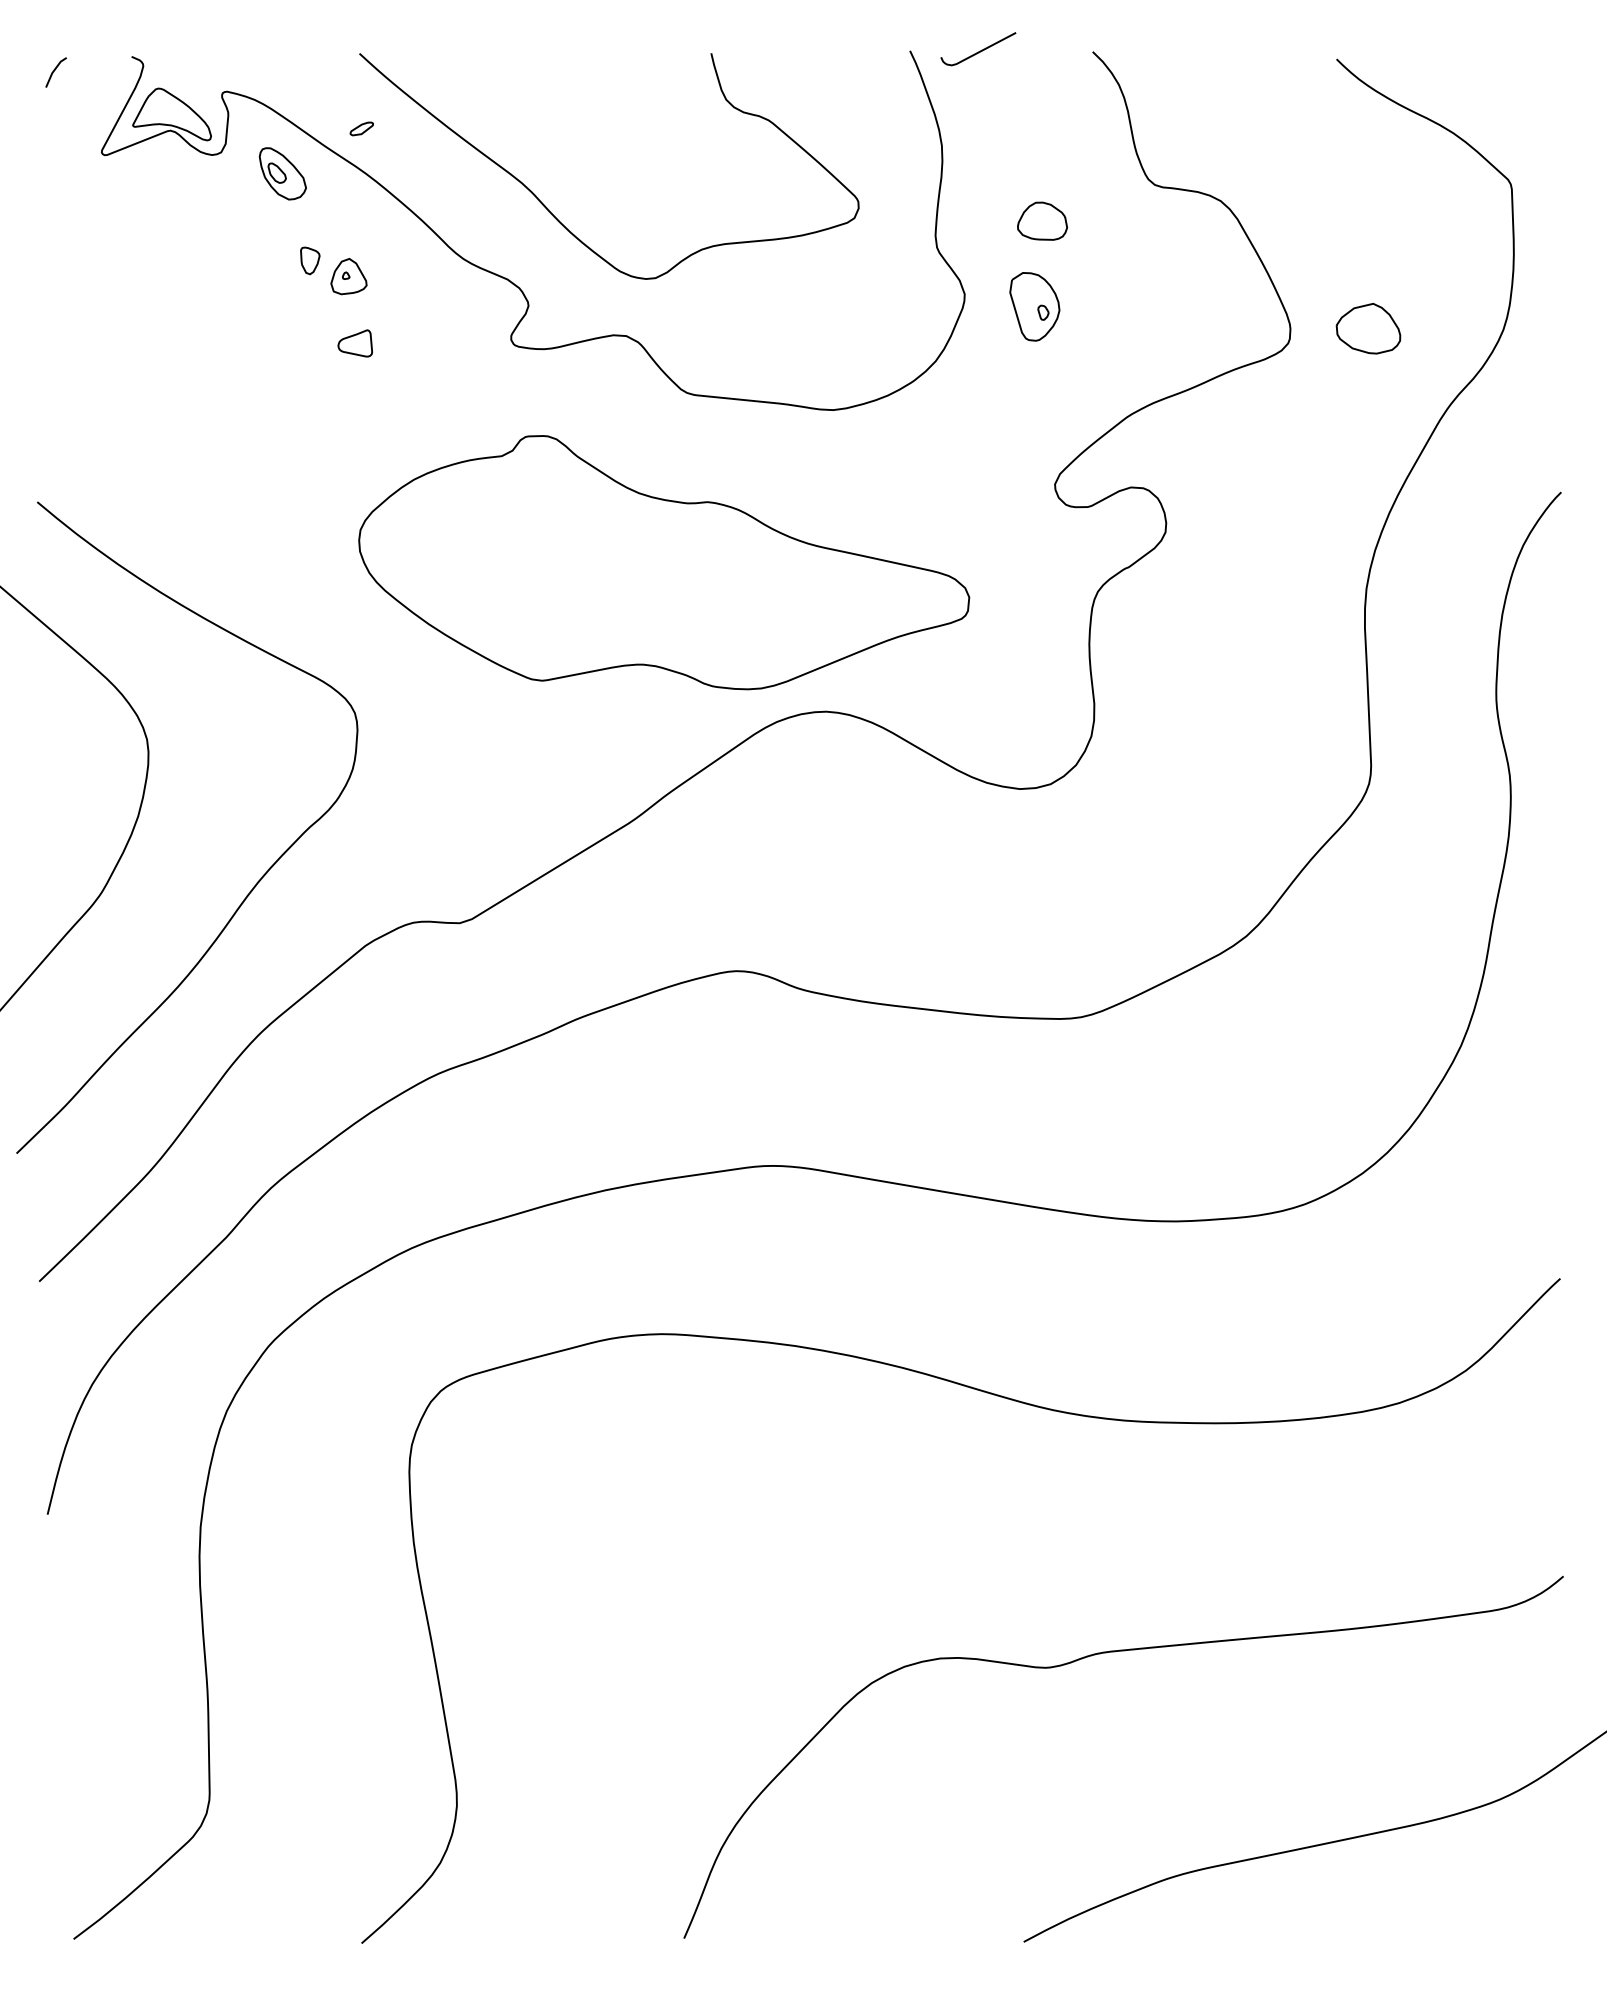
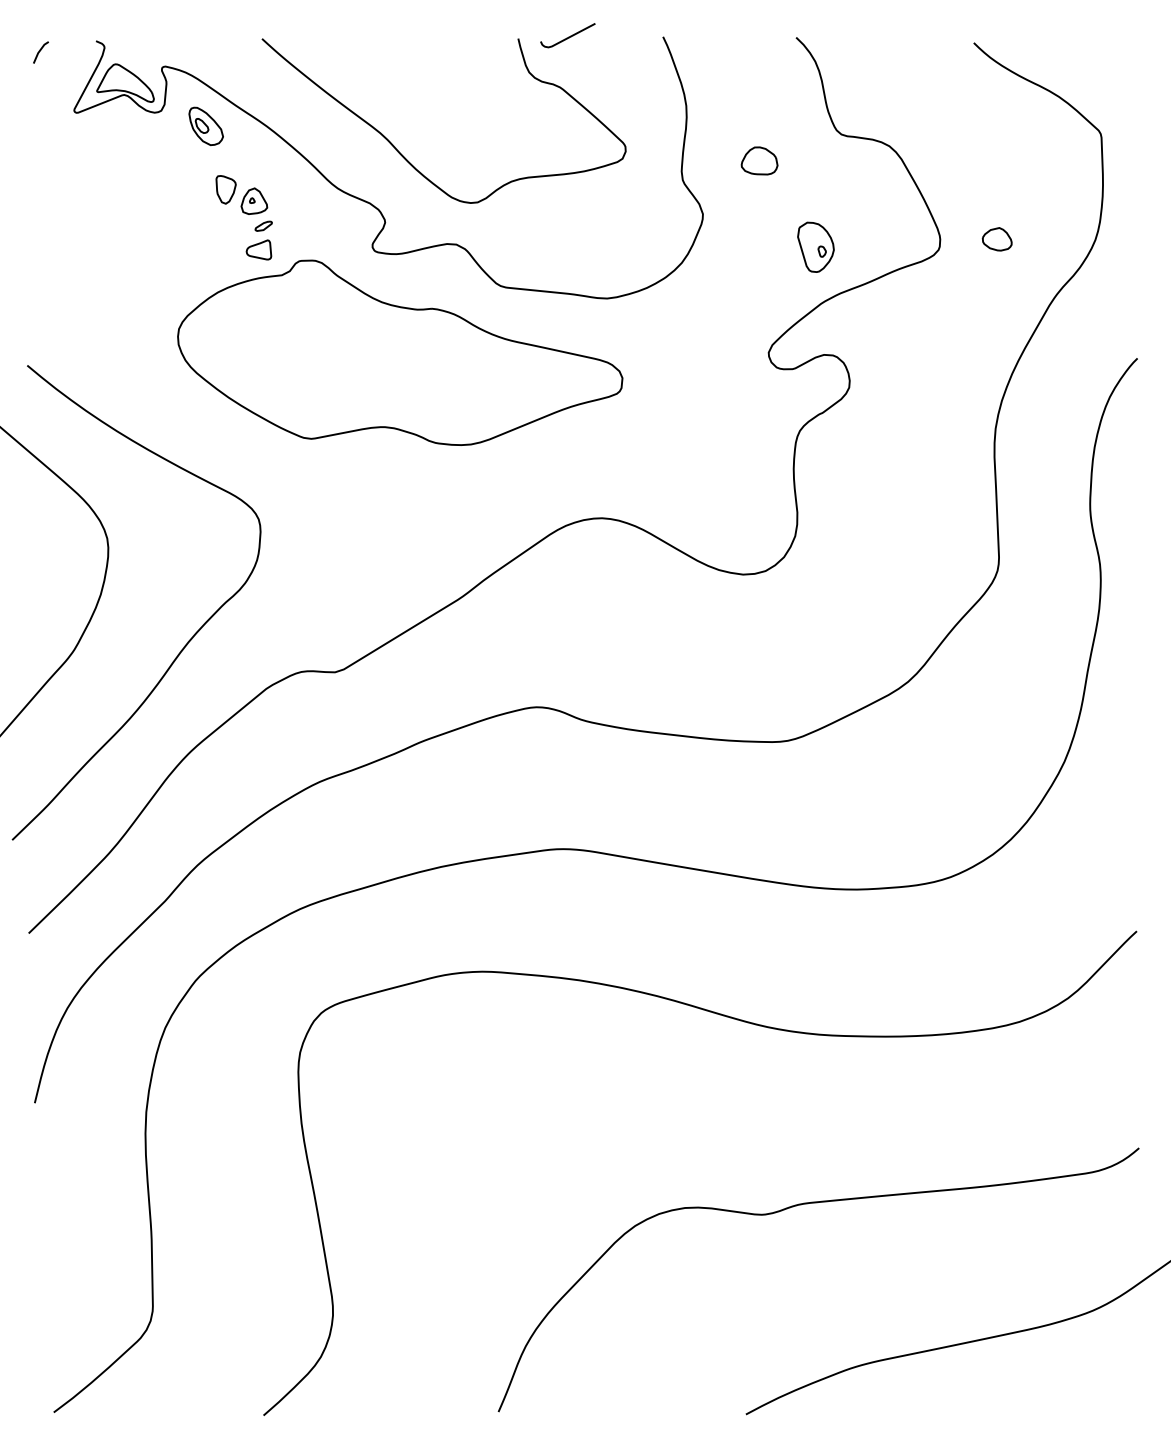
curve: (978, 51) -> (568, 37), moved
part: (361, 128) -> (263, 225), moved
part: (310, 260) -> (226, 189), size x1.43
part: (1034, 306) -> (815, 247), moved
part: (1368, 328) -> (997, 239), size x0.62
part: (664, 562) -> (400, 352), moved

